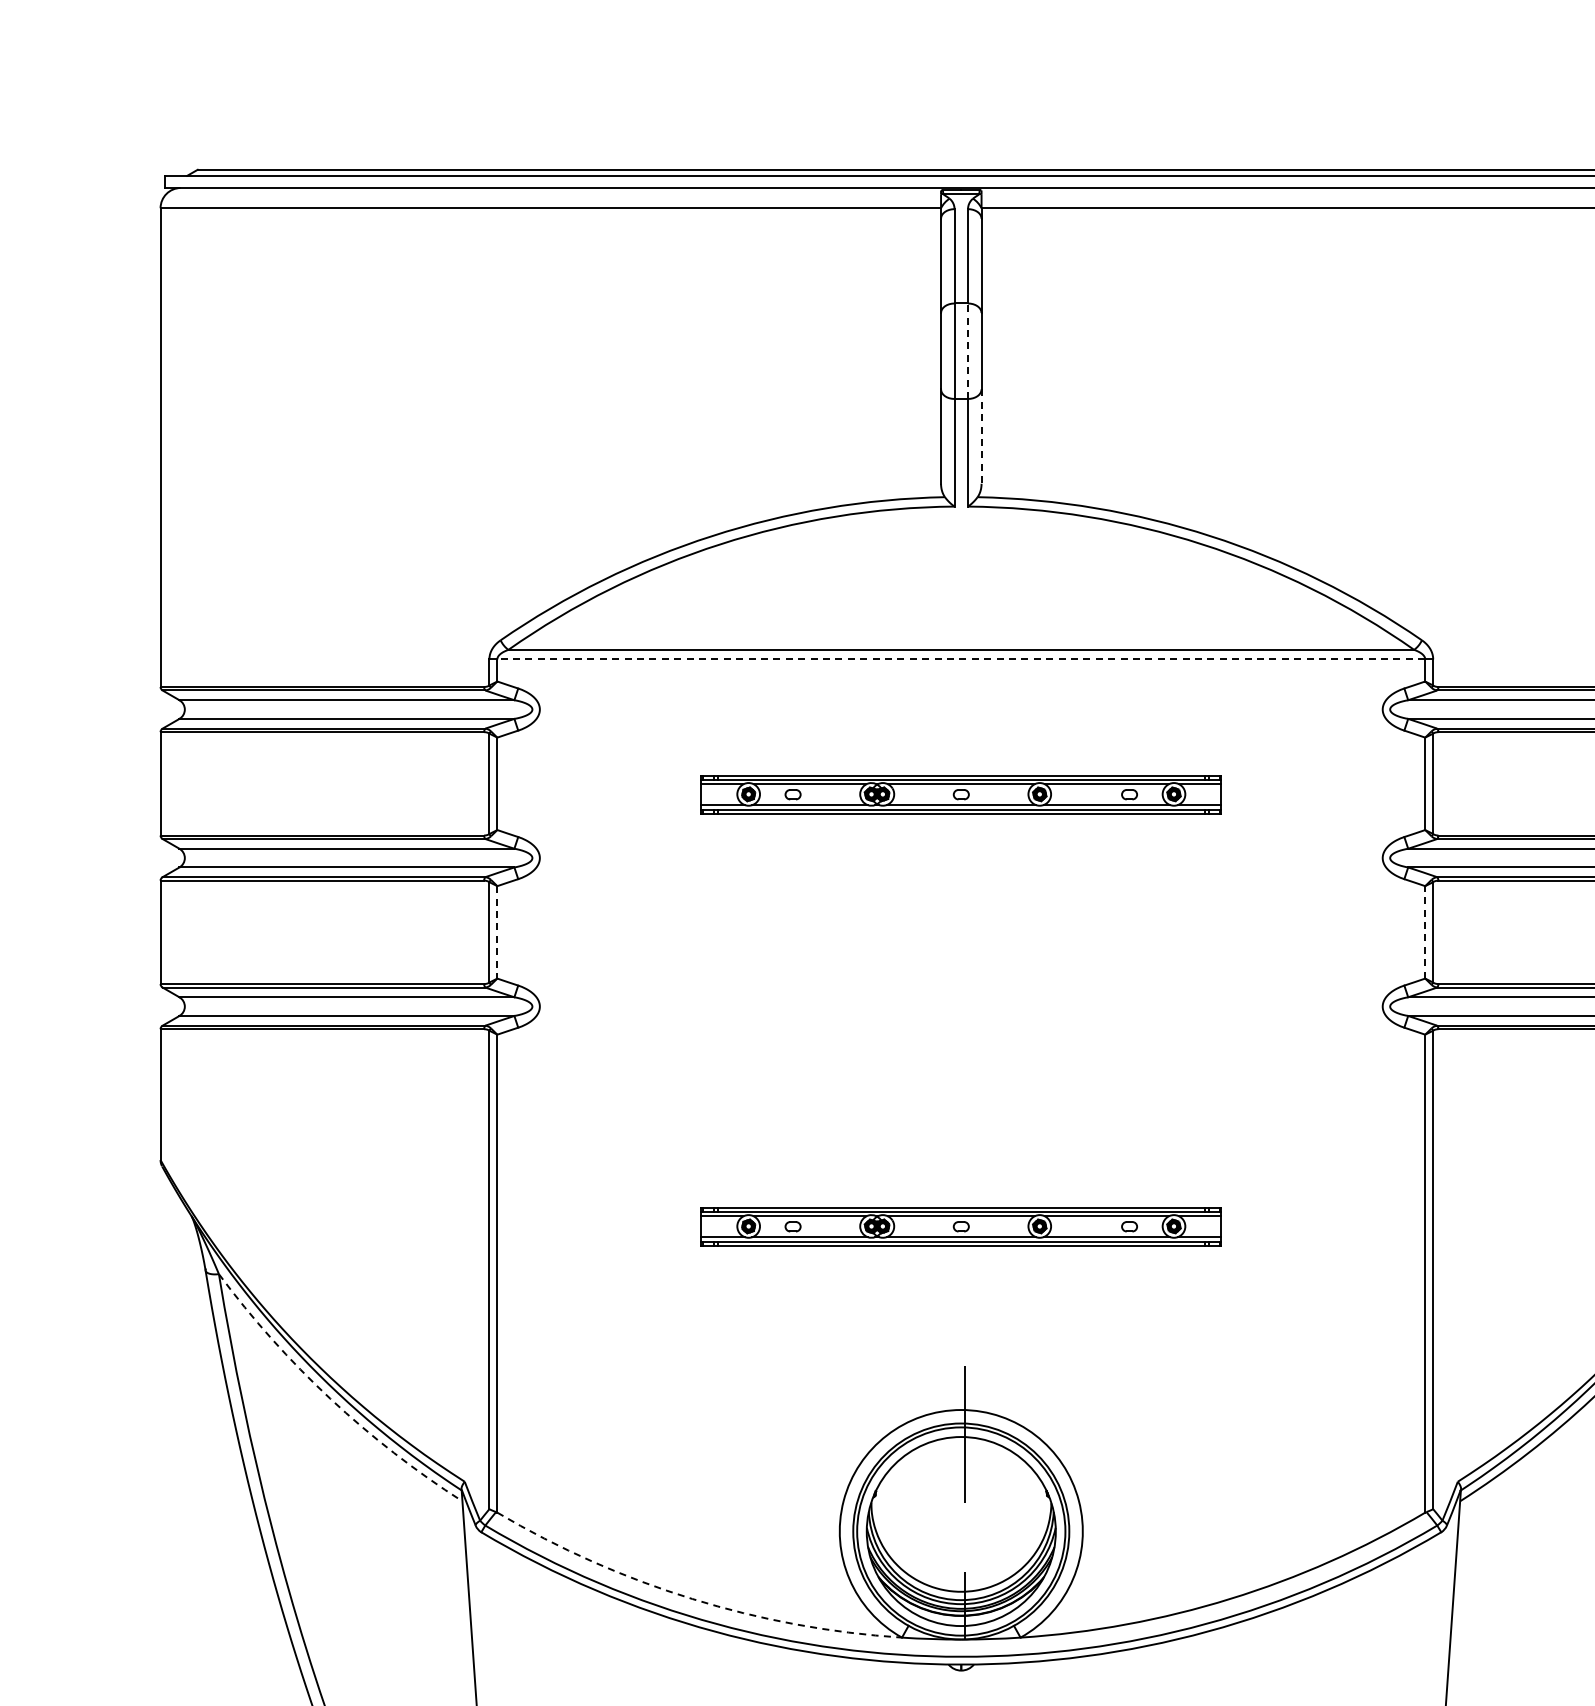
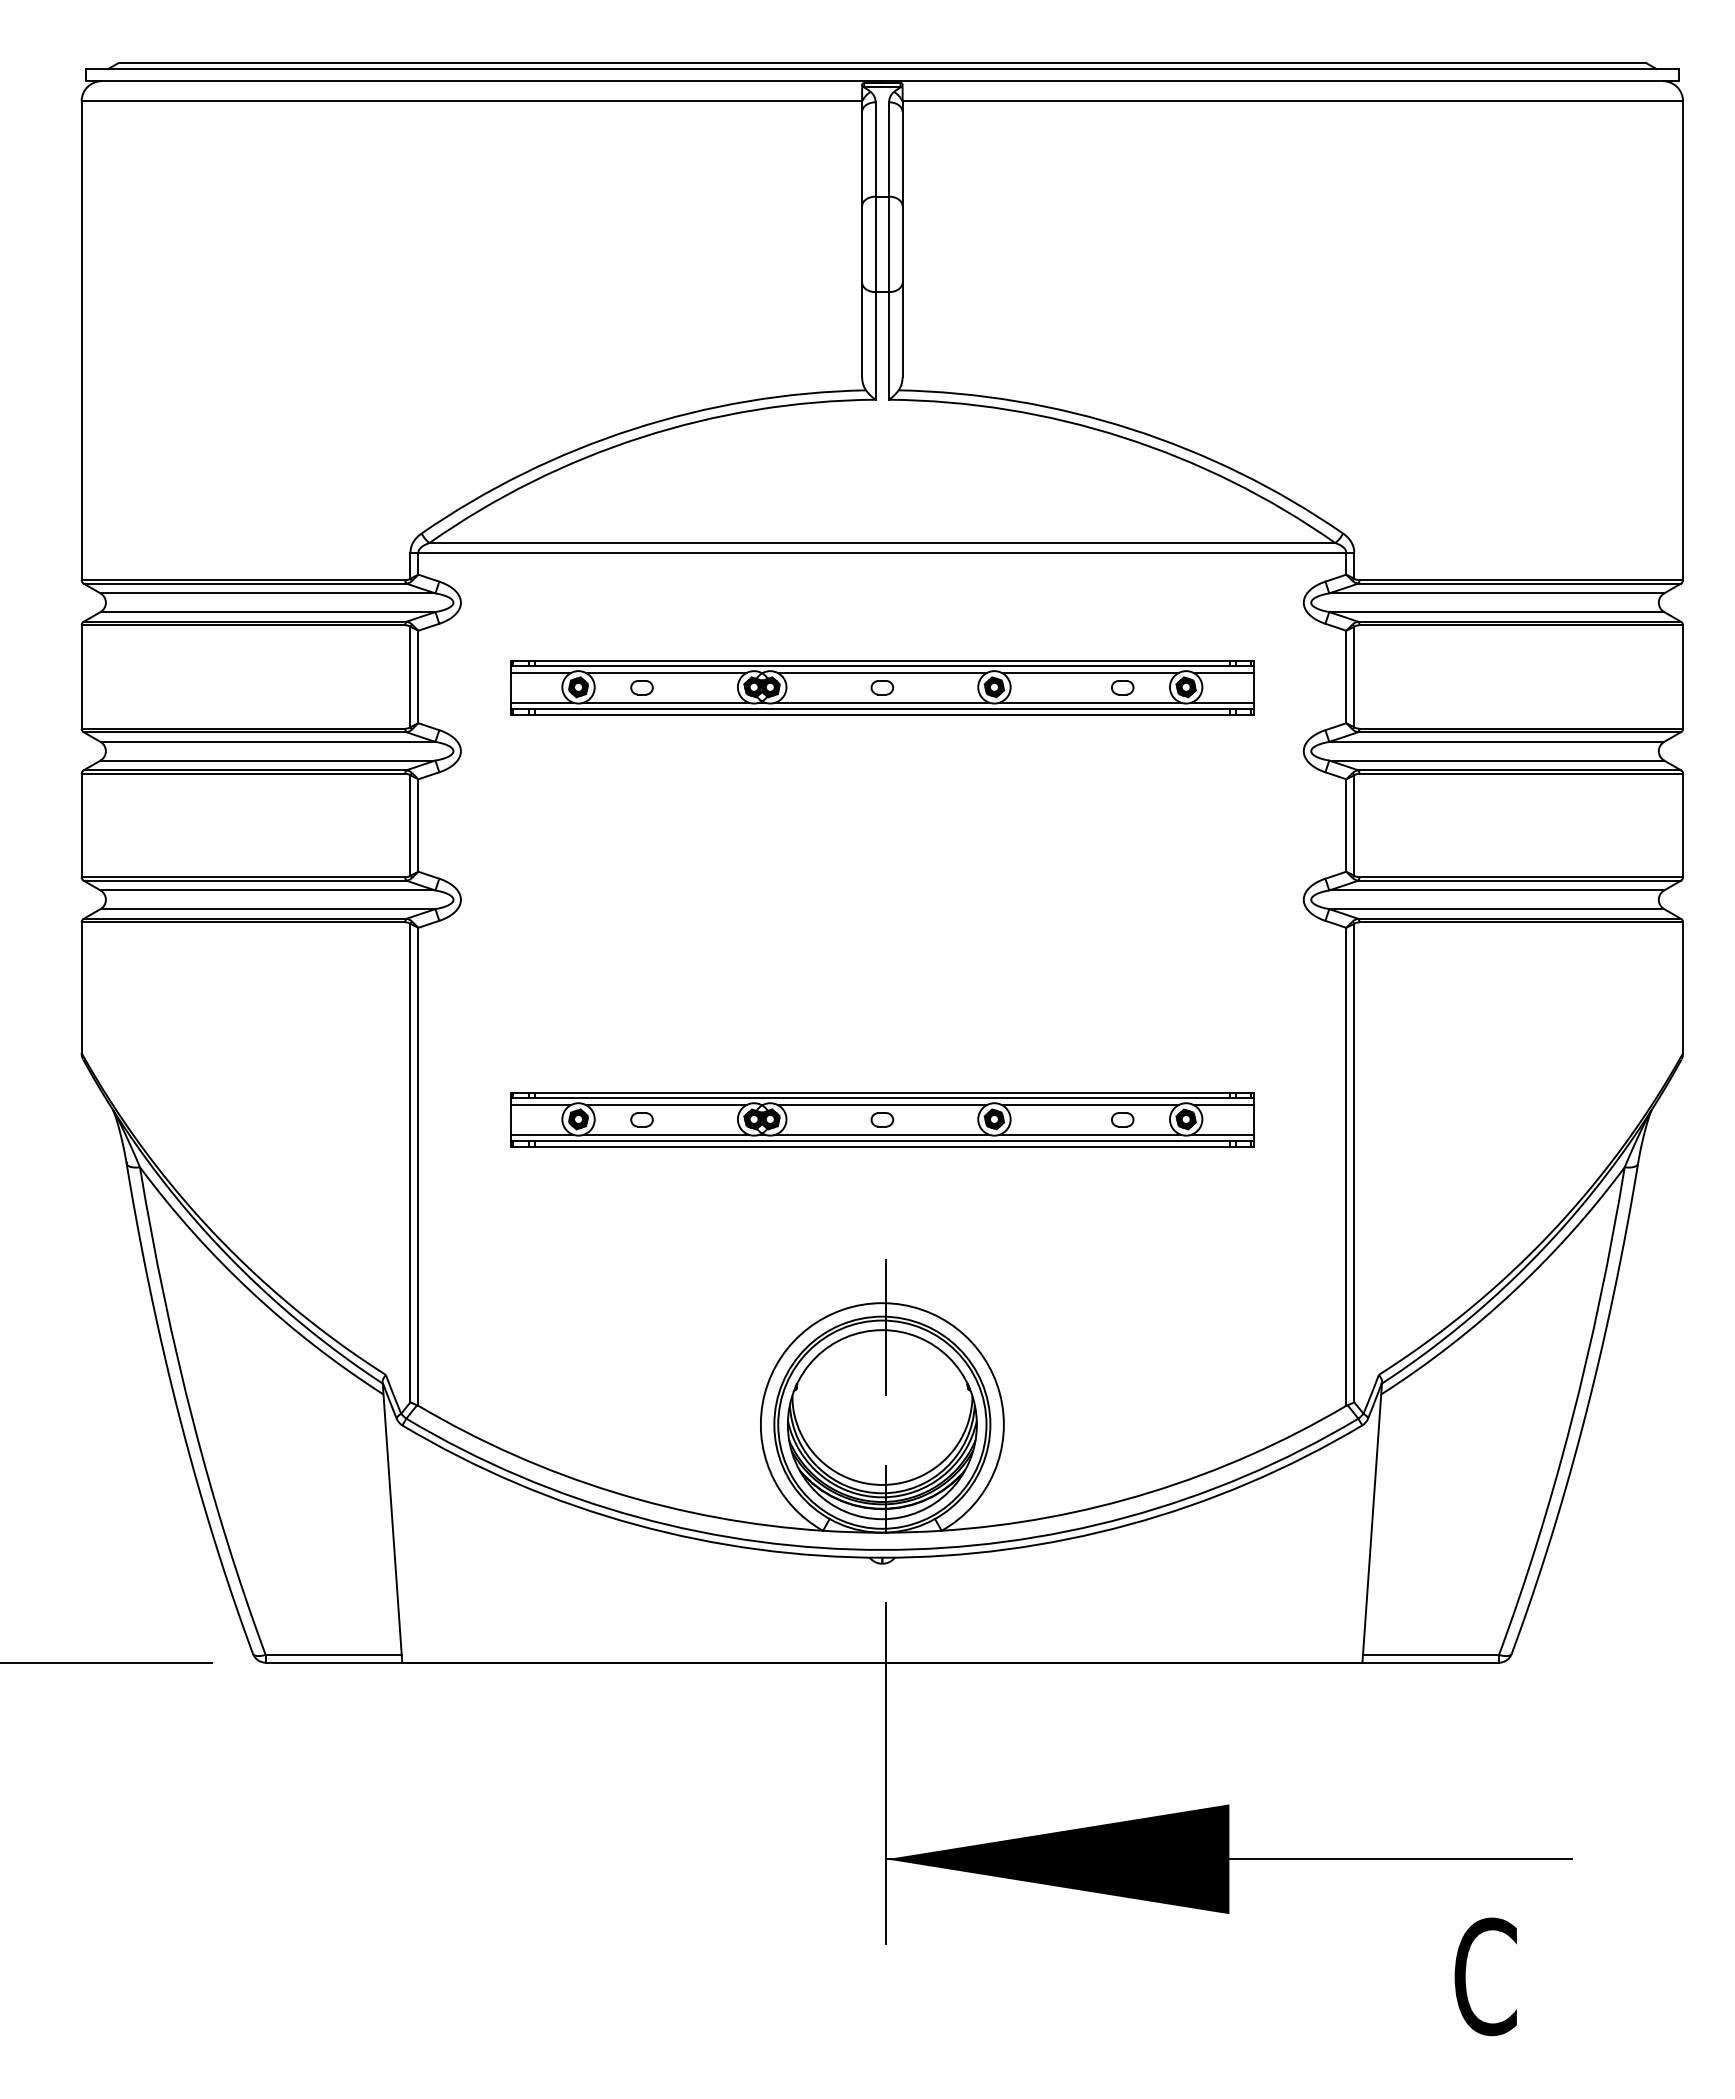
line: (968, 351) -> (889, 244), dashed -> solid
line: (981, 437) -> (902, 330), dashed -> solid
line: (961, 659) -> (882, 552), dashed -> solid
part: (961, 794) -> (882, 687), size x1.43
line: (1425, 932) -> (1346, 825), dashed -> solid
line: (497, 933) -> (418, 826), dashed -> solid
part: (961, 1226) -> (882, 1119), size x1.43
arc: (330, 1398) -> (251, 1291), dashed -> solid
arc: (692, 1599) -> (613, 1492), dashed -> solid

